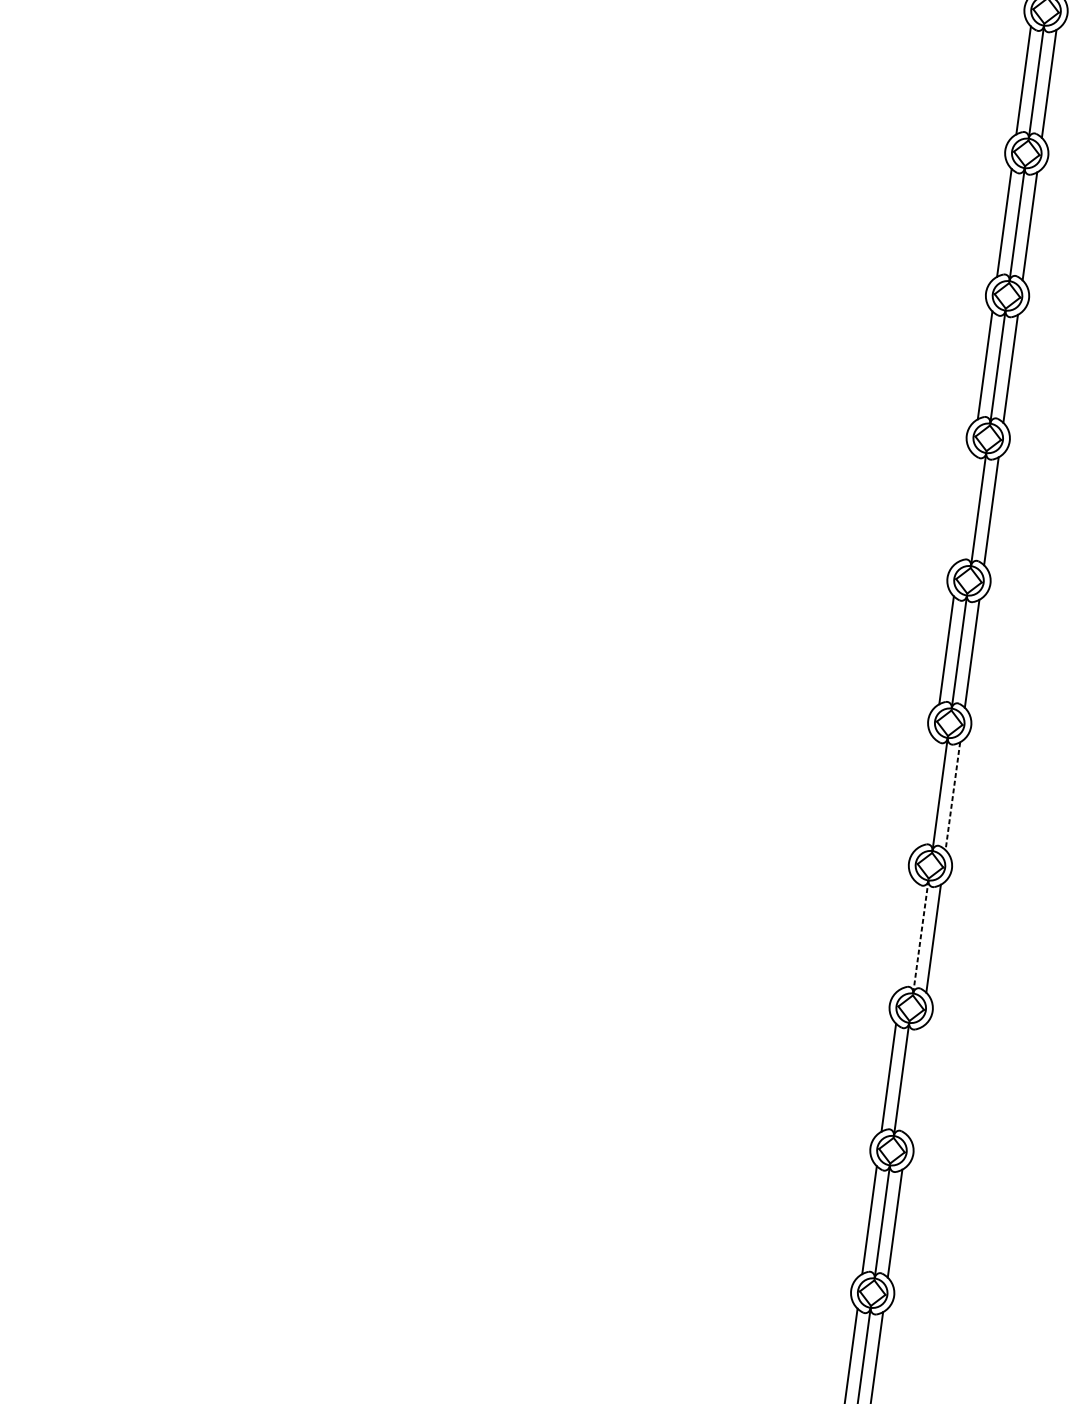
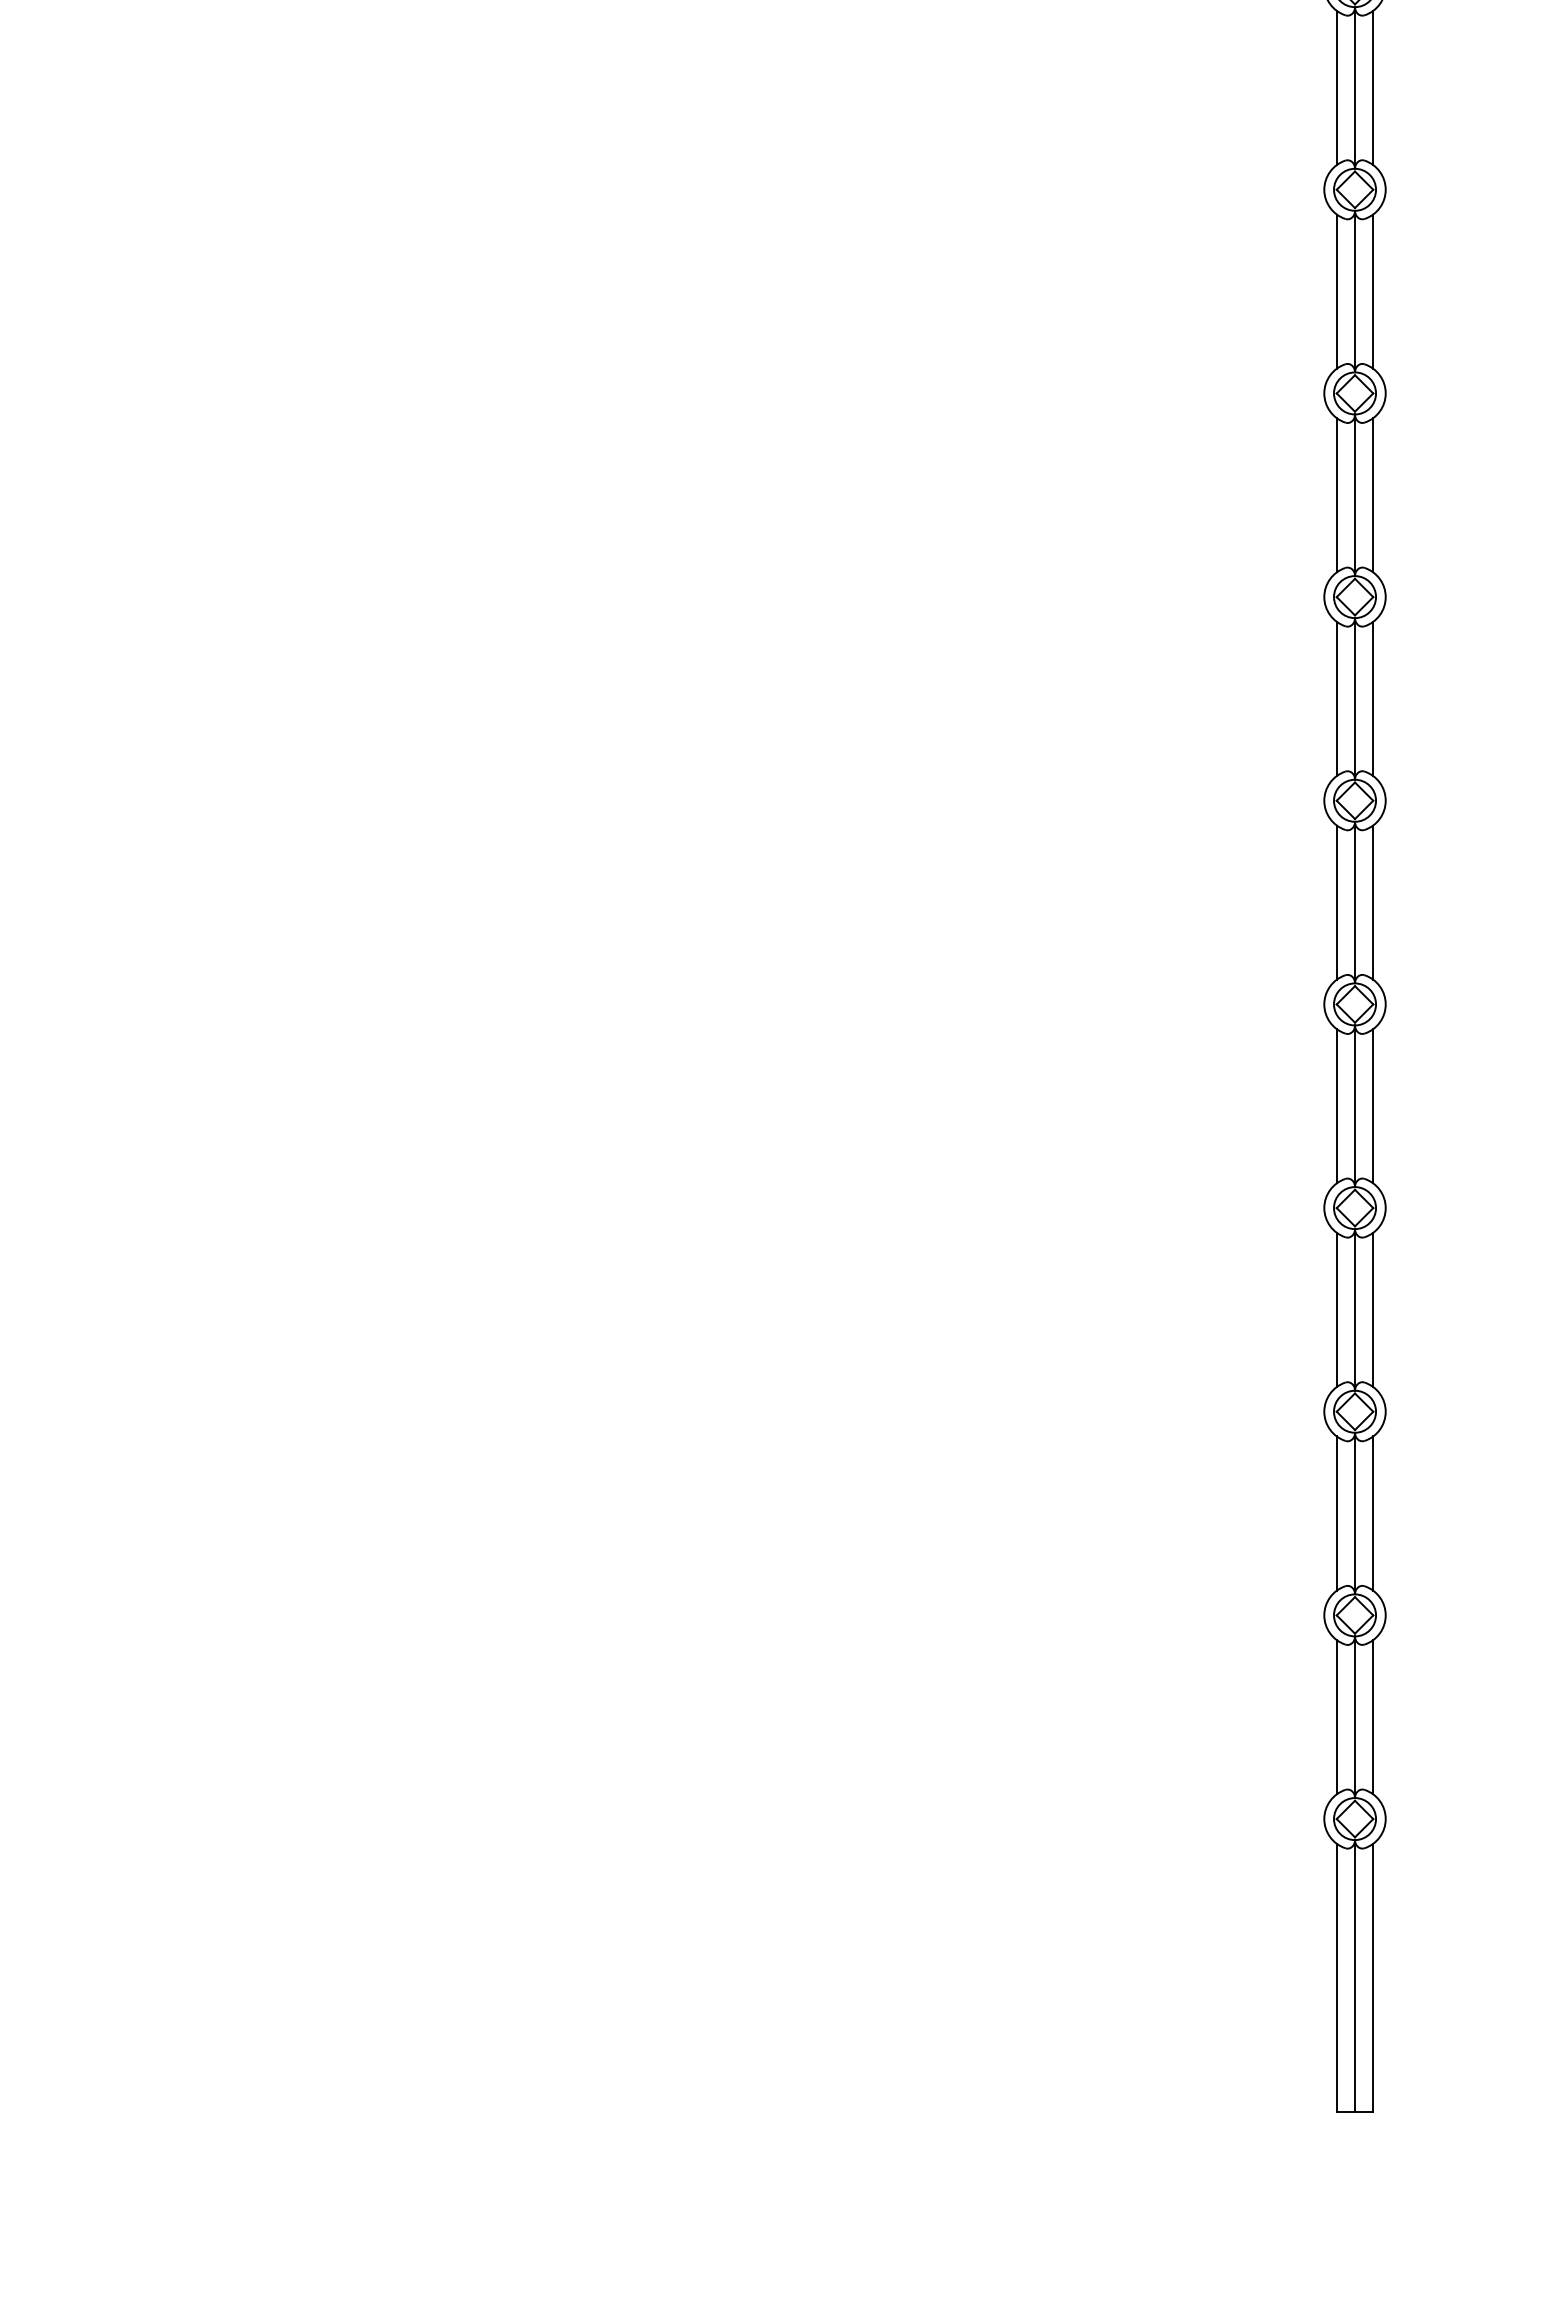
line: (965, 507) -> (1336, 698), added
line: (927, 792) -> (1336, 1106), added
line: (953, 796) -> (1373, 1106), dashed -> solid
line: (907, 934) -> (1336, 1309), added
line: (921, 936) -> (1355, 1309), dashed -> solid
line: (914, 1081) -> (1373, 1513), added

